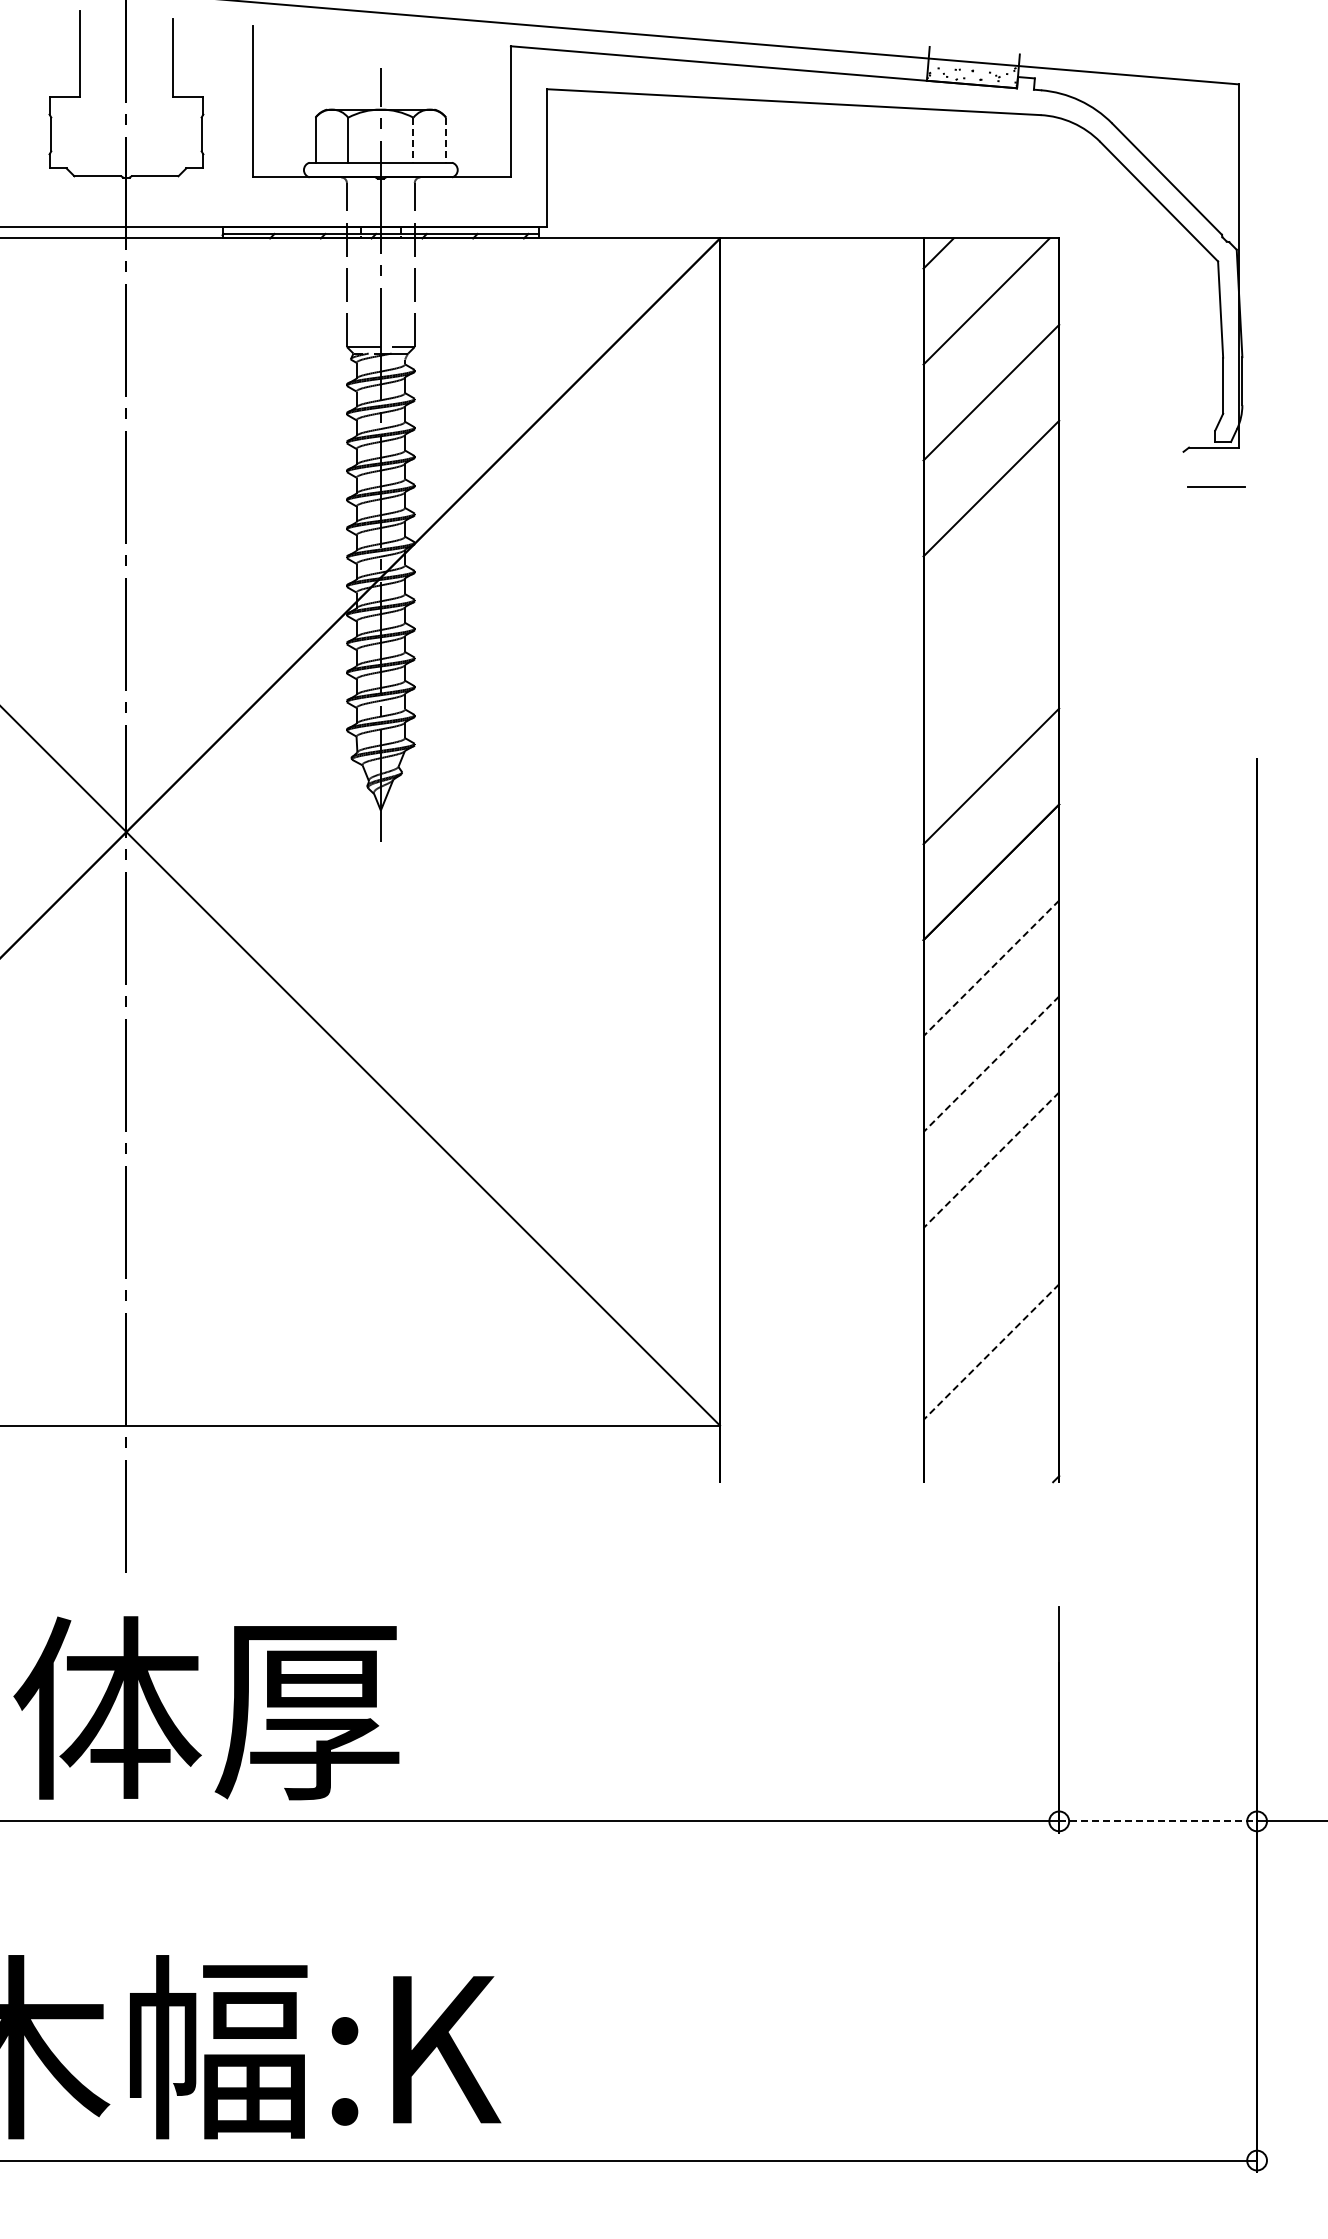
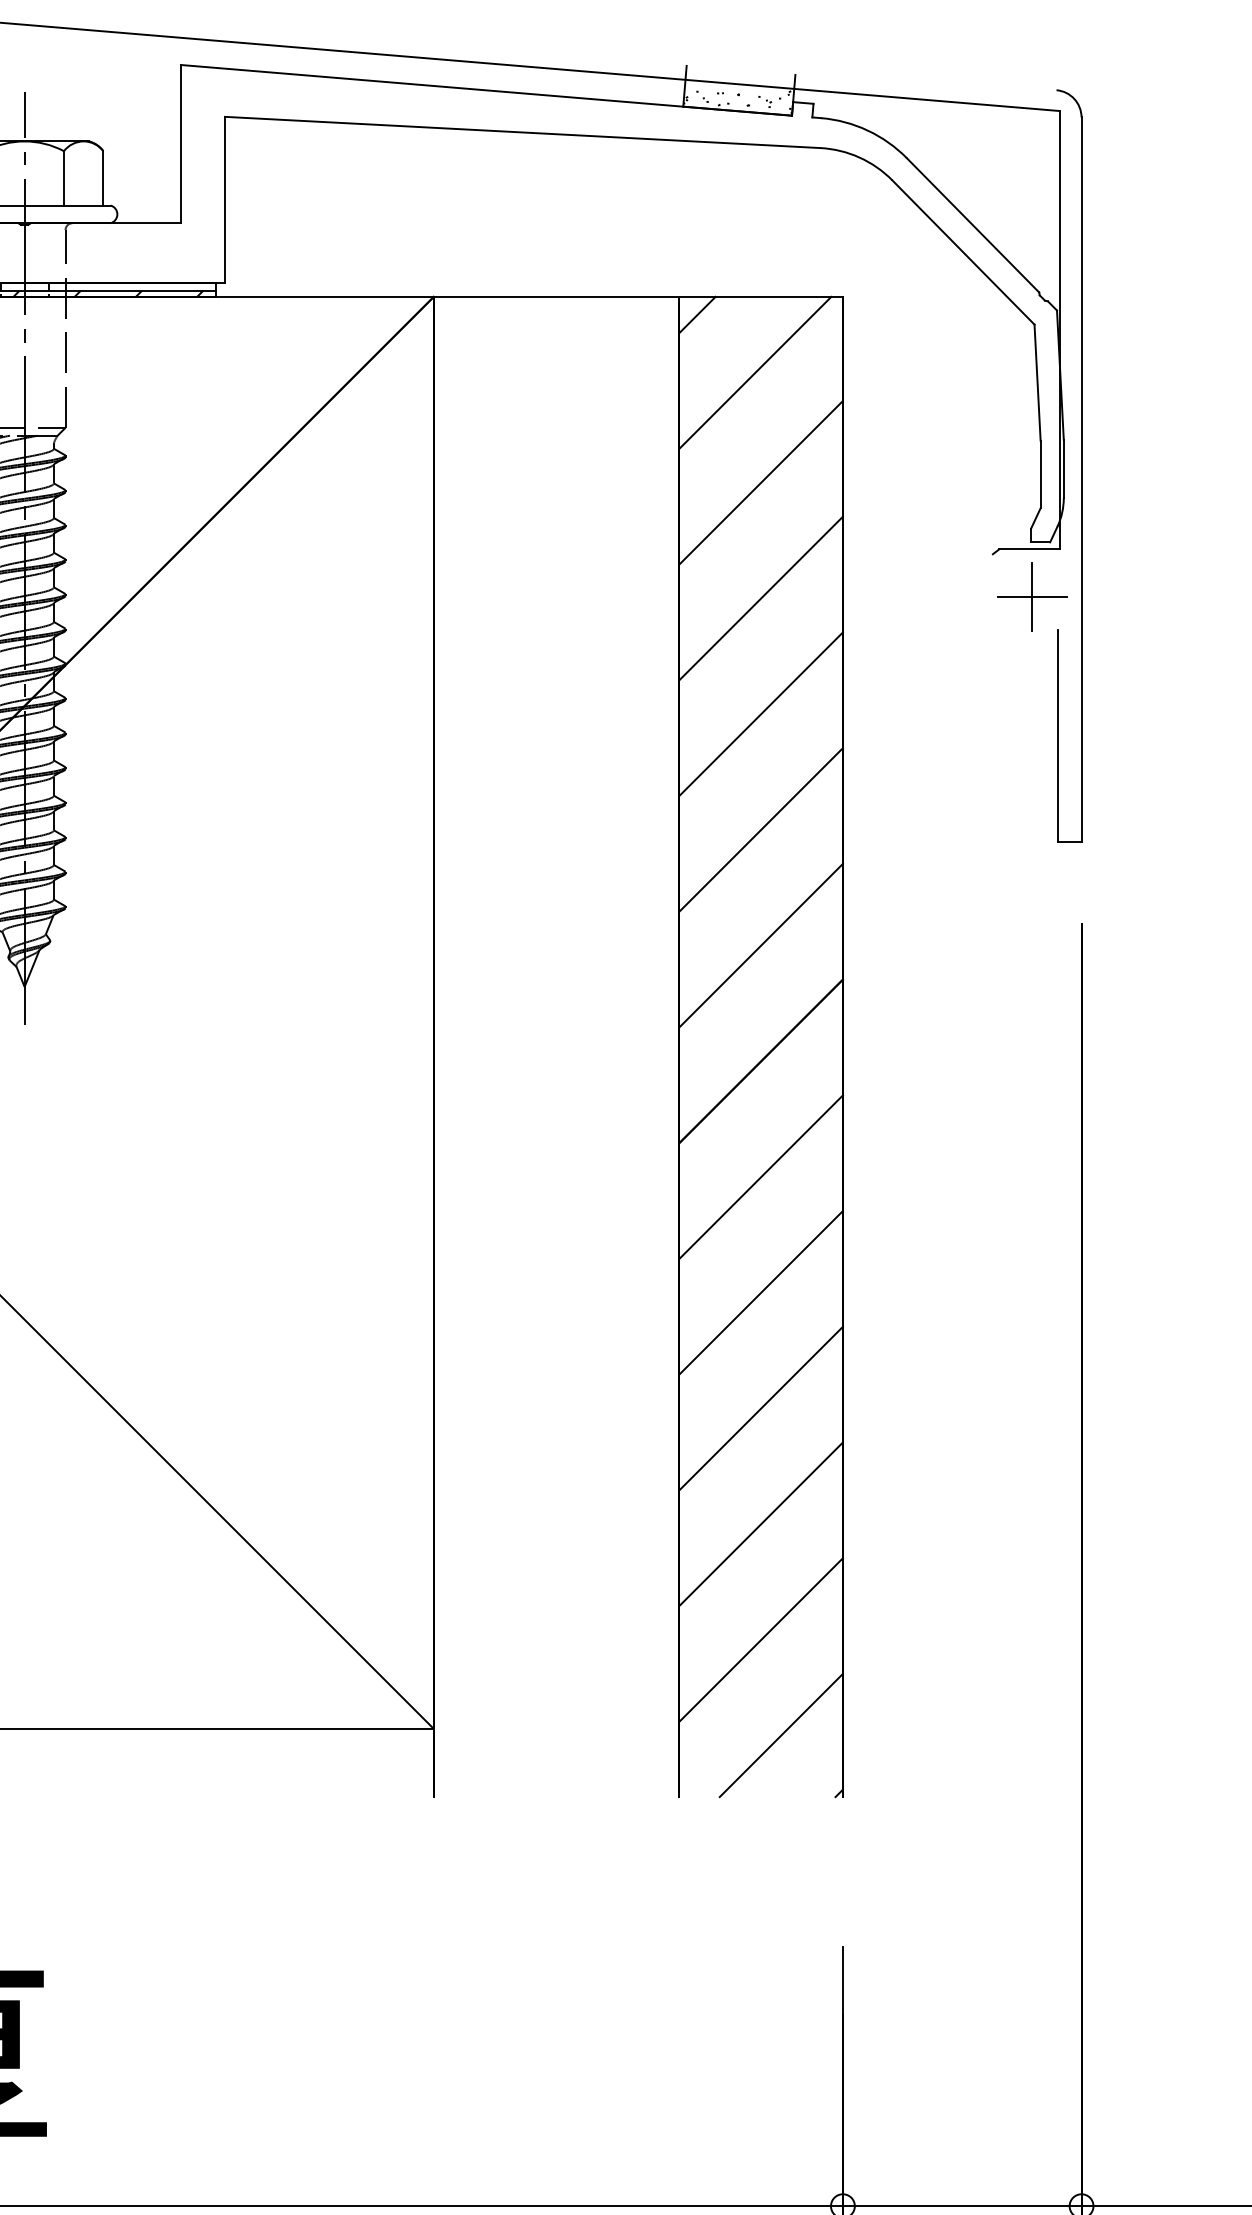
line: (413, 140) -> (64, 178), dashed -> solid
line: (446, 140) -> (103, 178), dashed -> solid
part: (1256, 378) -> (1080, 465), added
line: (1216, 486) -> (1032, 596), added
line: (991, 584) -> (761, 714), added
line: (991, 680) -> (761, 830), added
line: (991, 968) -> (761, 1177), dashed -> solid
line: (991, 1064) -> (761, 1293), dashed -> solid
line: (991, 1160) -> (761, 1409), dashed -> solid
line: (991, 1255) -> (761, 1523), added
line: (991, 1352) -> (761, 1640), dashed -> solid
line: (1008, 1431) -> (781, 1735), added
line: (1158, 1821) -> (962, 2206), dashed -> solid

